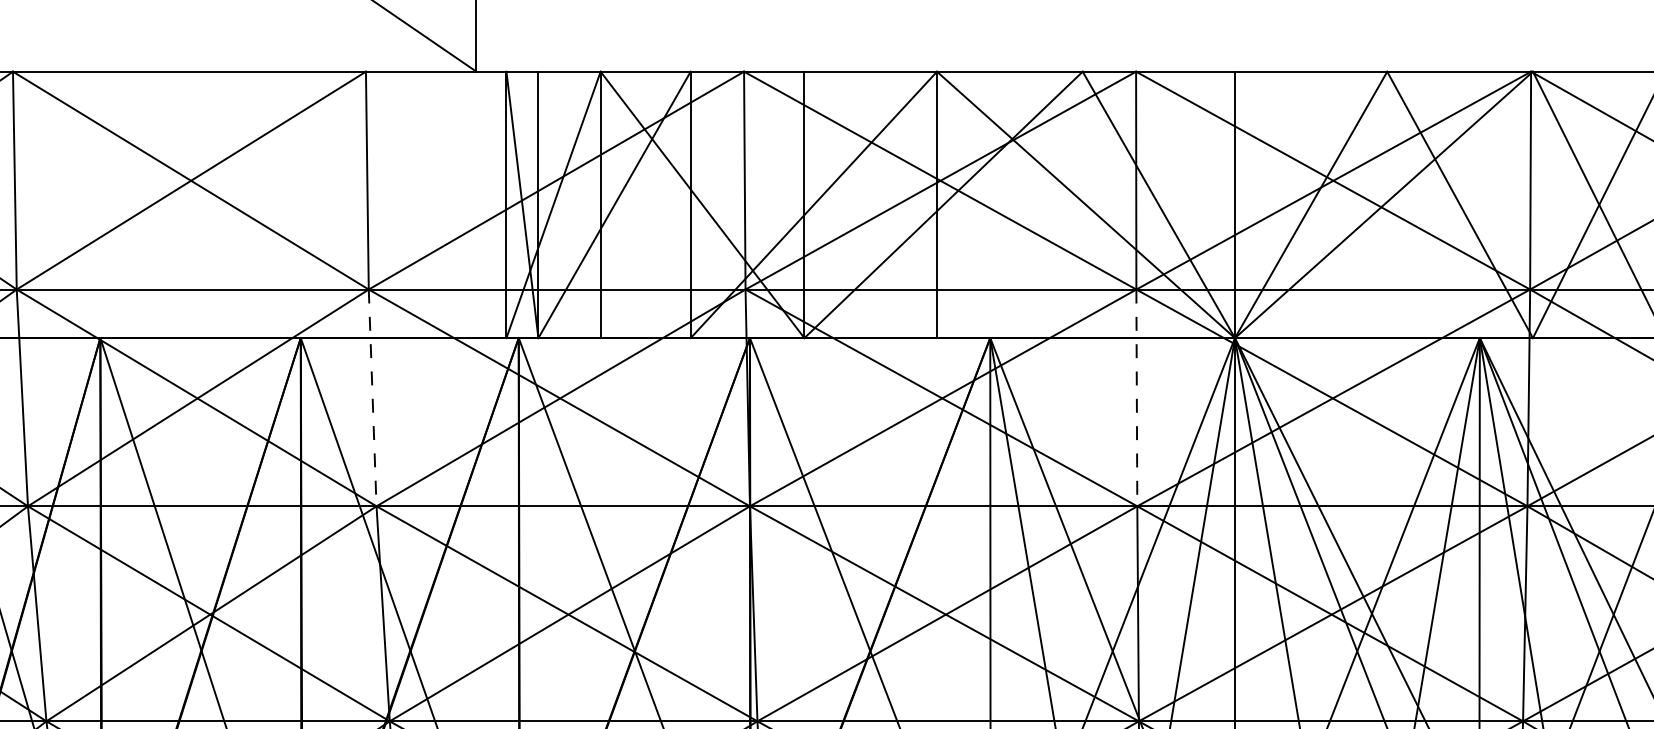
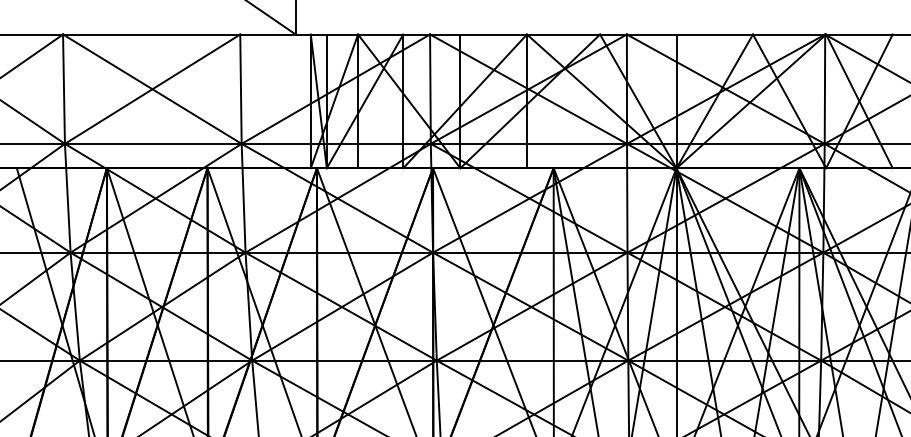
line: (372, 398) -> (243, 198), dashed -> solid
line: (1137, 398) -> (627, 198), dashed -> solid

